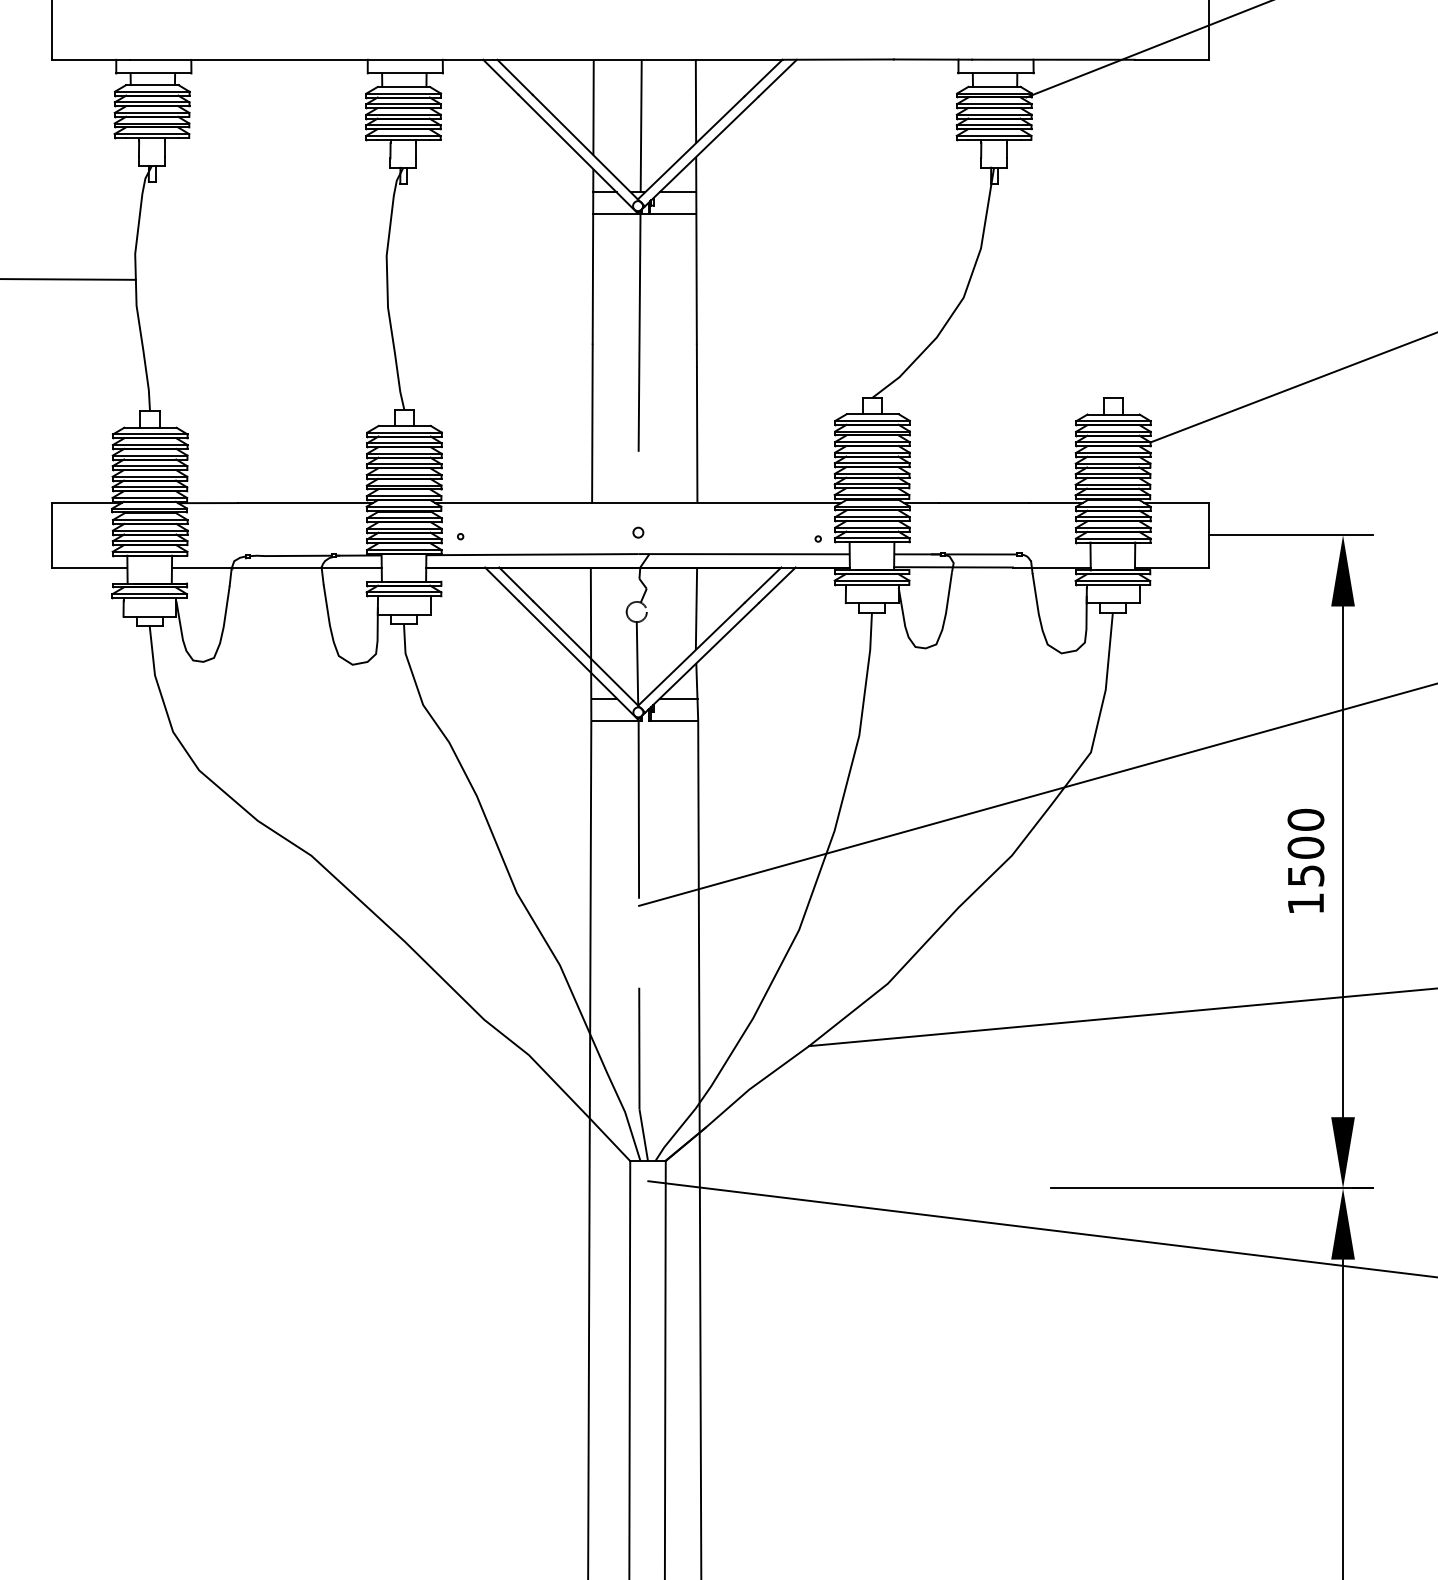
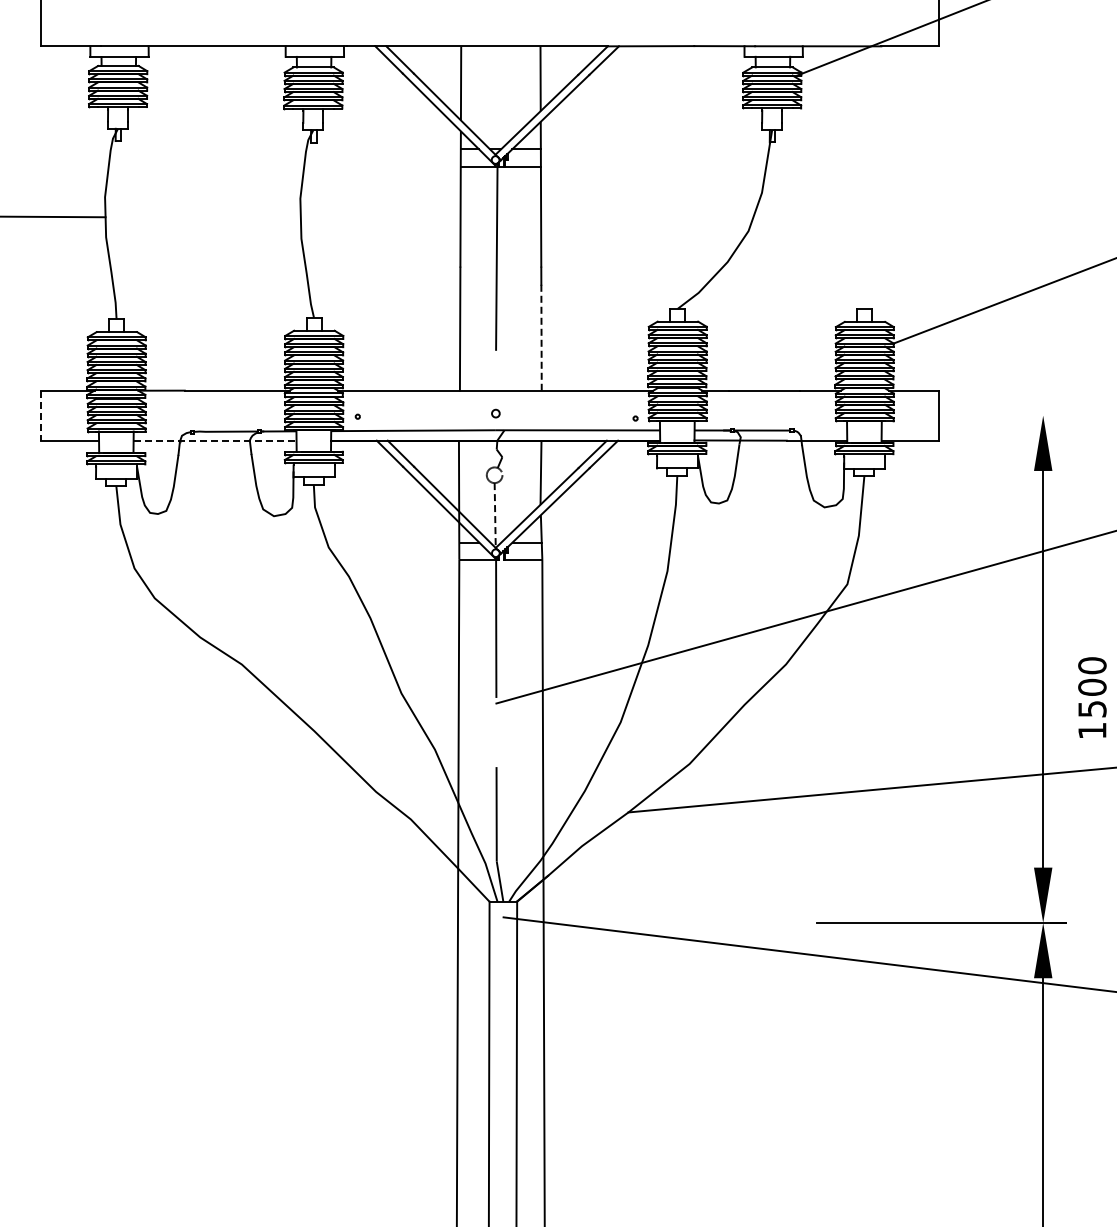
line: (640, 125) -> (497, 97), removed
line: (697, 434) -> (541, 337), solid -> dashed
line: (1290, 535) -> (1002, 415), removed
line: (52, 536) -> (40, 416), solid -> dashed
line: (277, 567) -> (215, 440), solid -> dashed
line: (637, 665) -> (495, 516), solid -> dashed
text: (1306, 860) -> (1092, 697), moved

